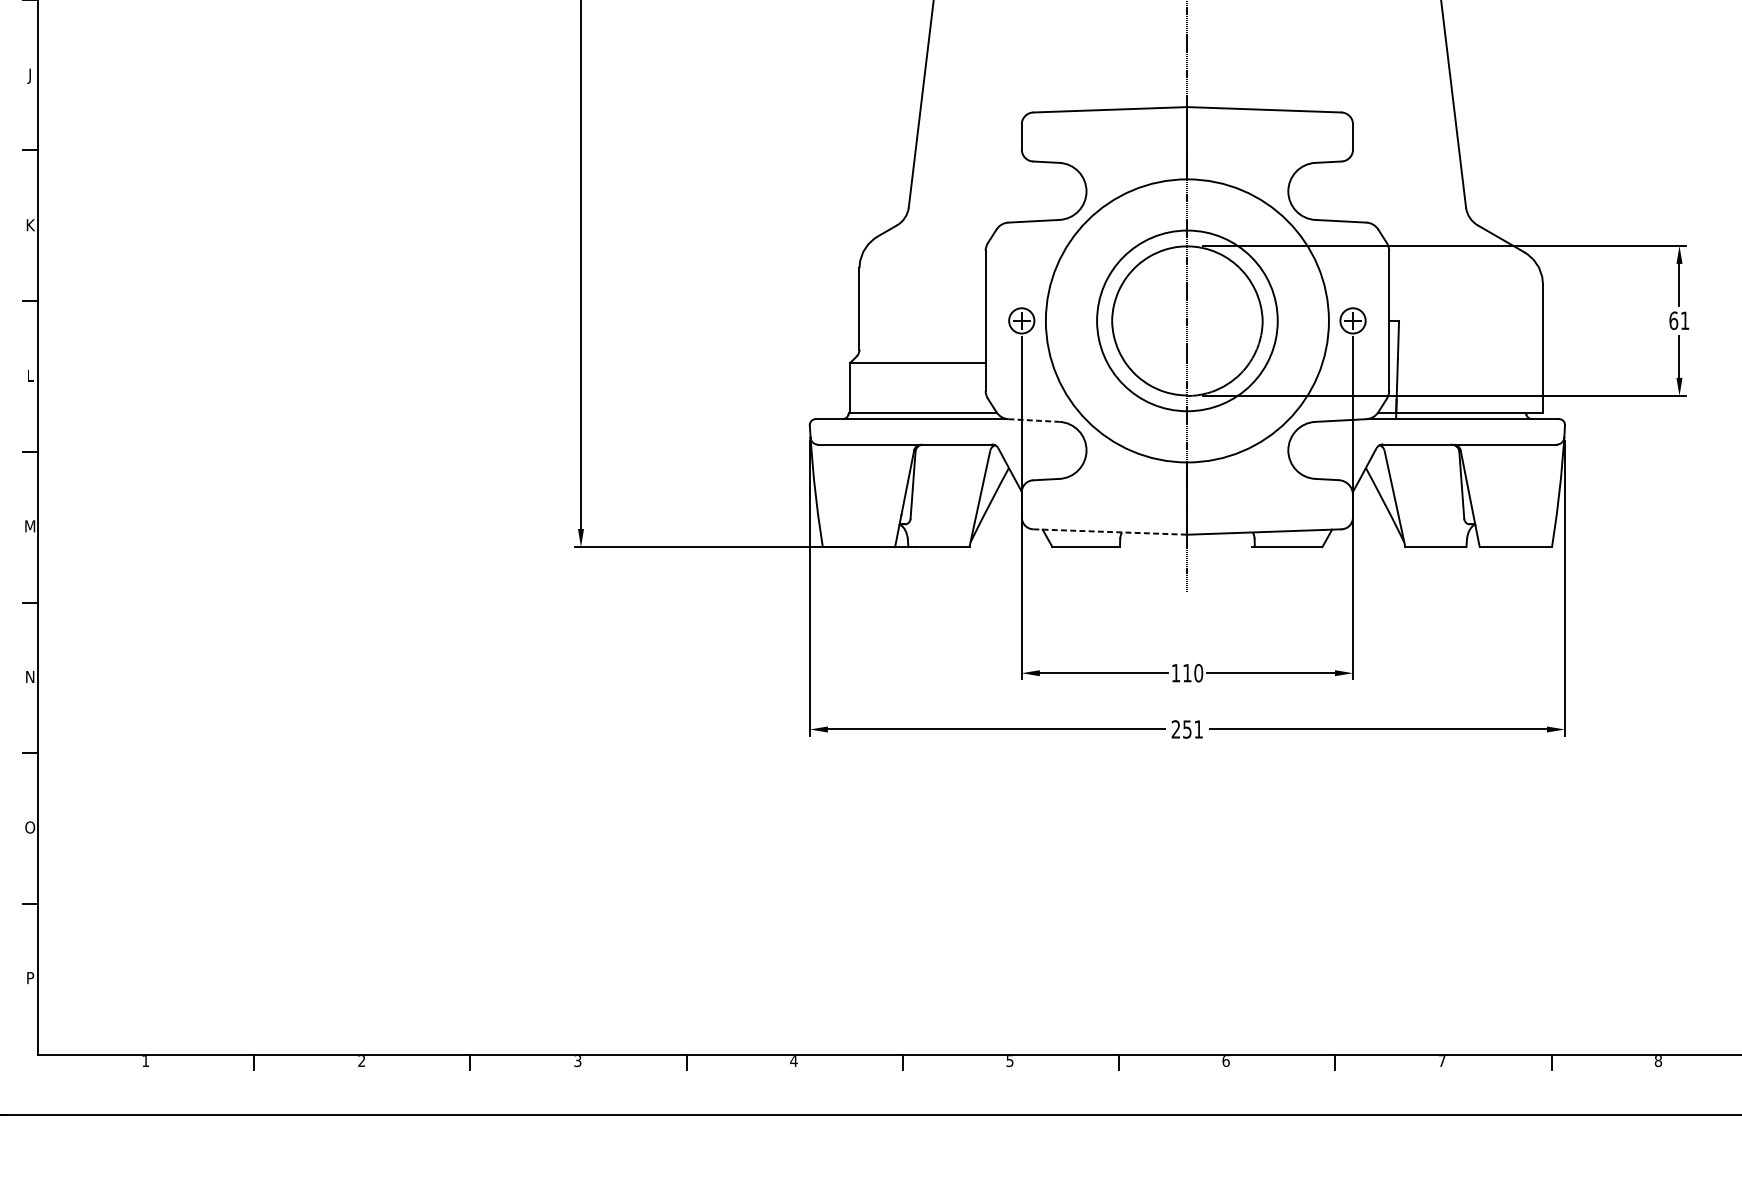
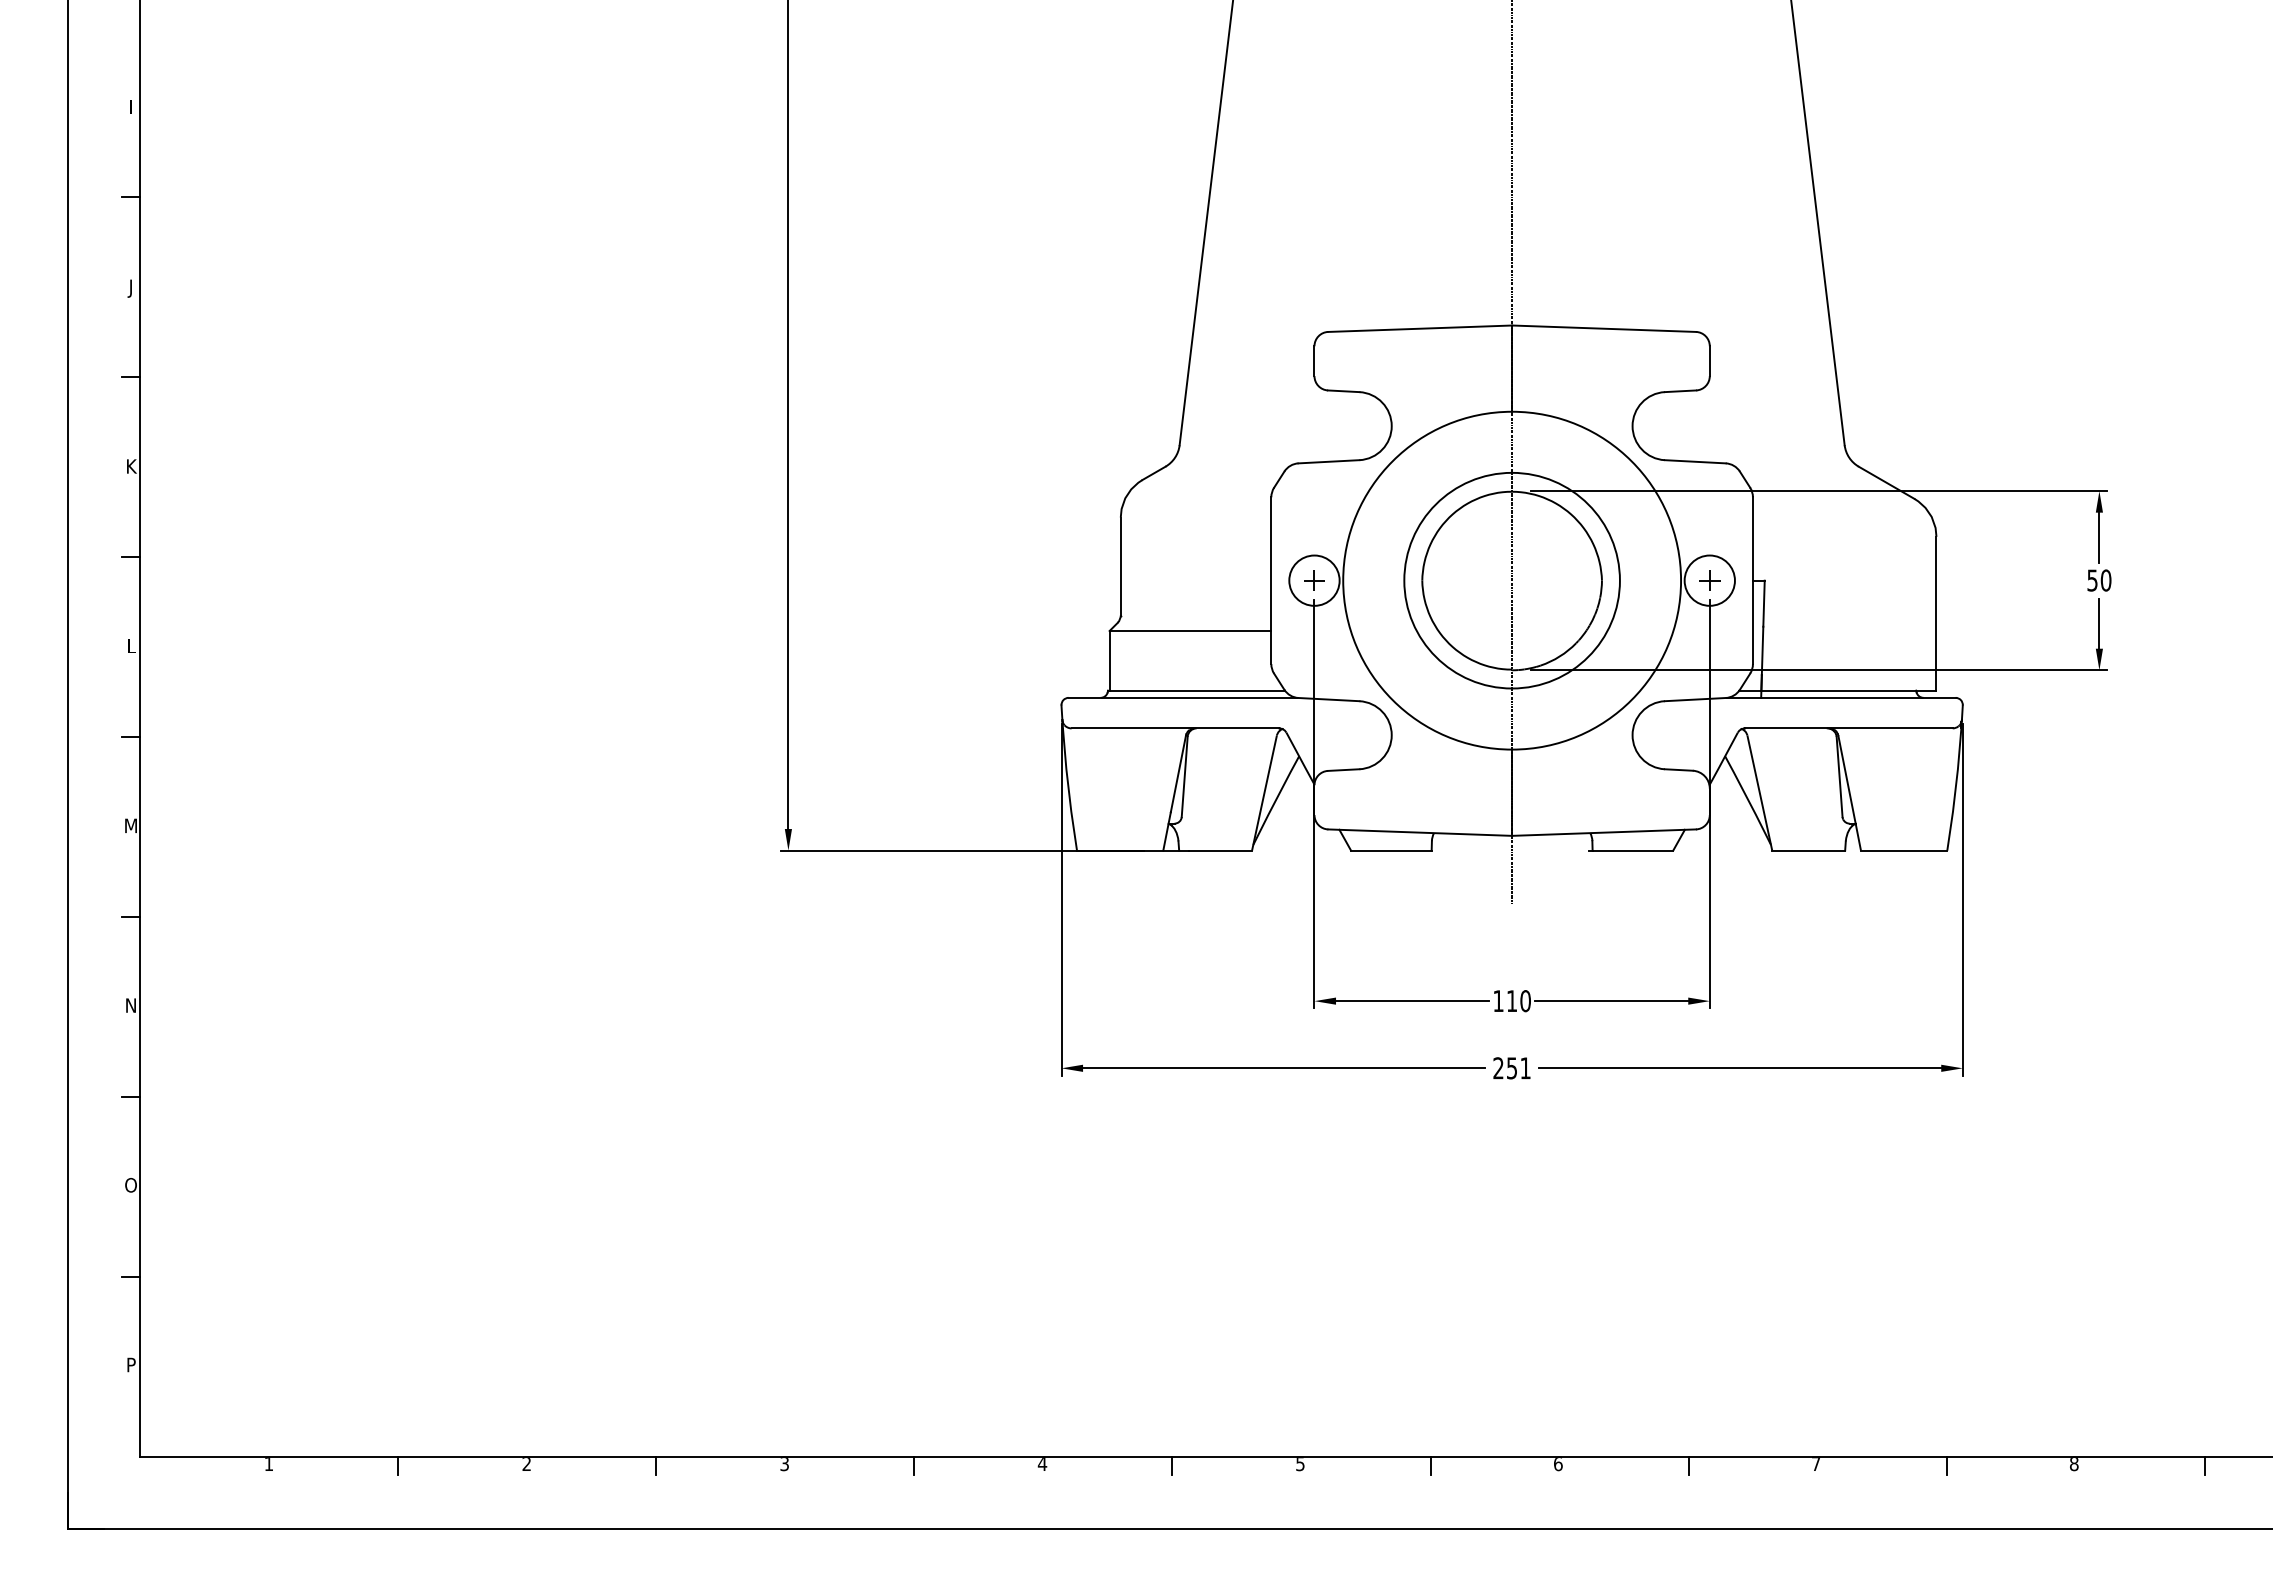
circle: (1021, 320) -> (1314, 580), size x1.67
circle: (1352, 320) -> (1709, 580), size x1.67
text: (1679, 320) -> (2099, 580), 61 -> 50
line: (1034, 420) -> (1329, 699), dashed -> solid
line: (1110, 531) -> (1420, 832), dashed -> solid

